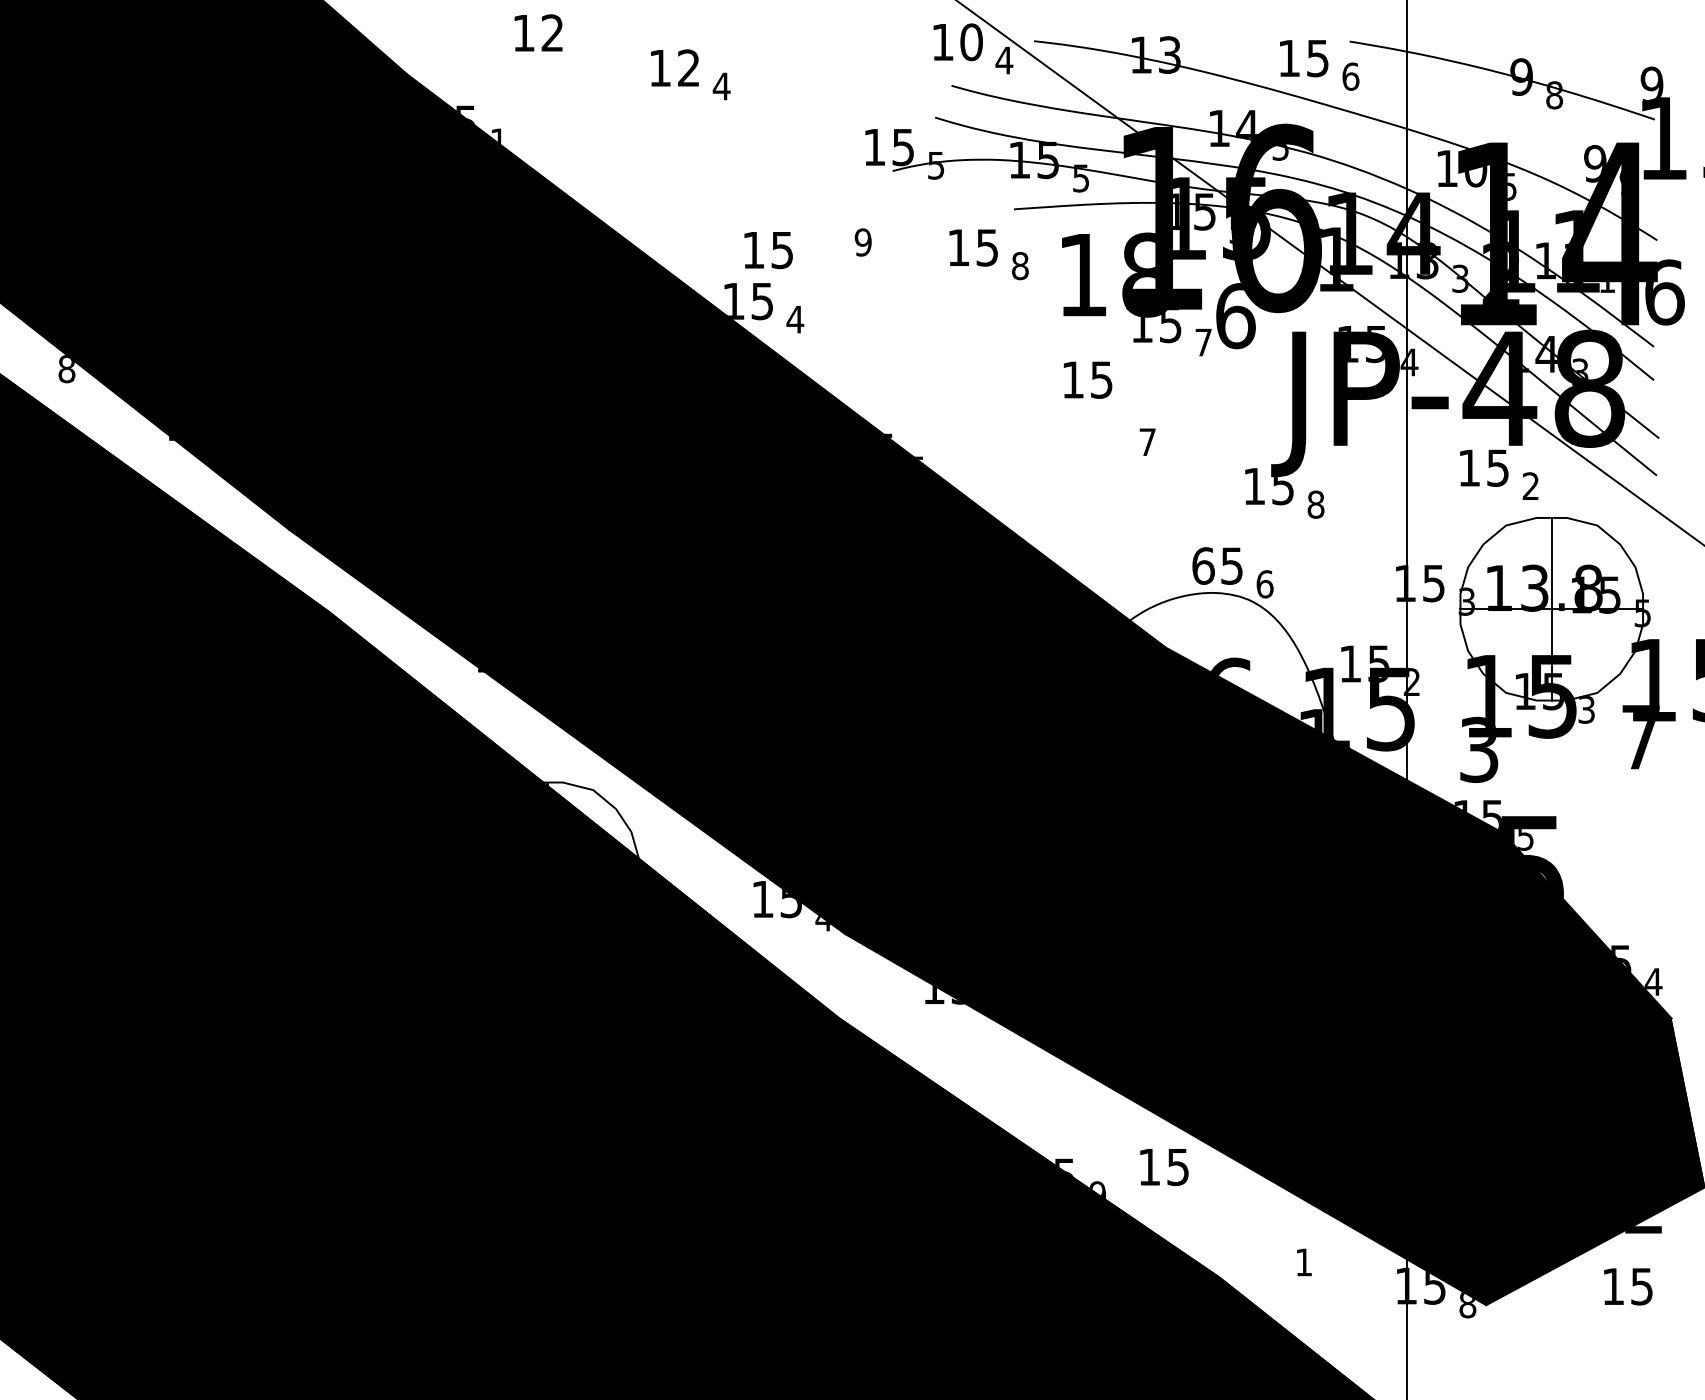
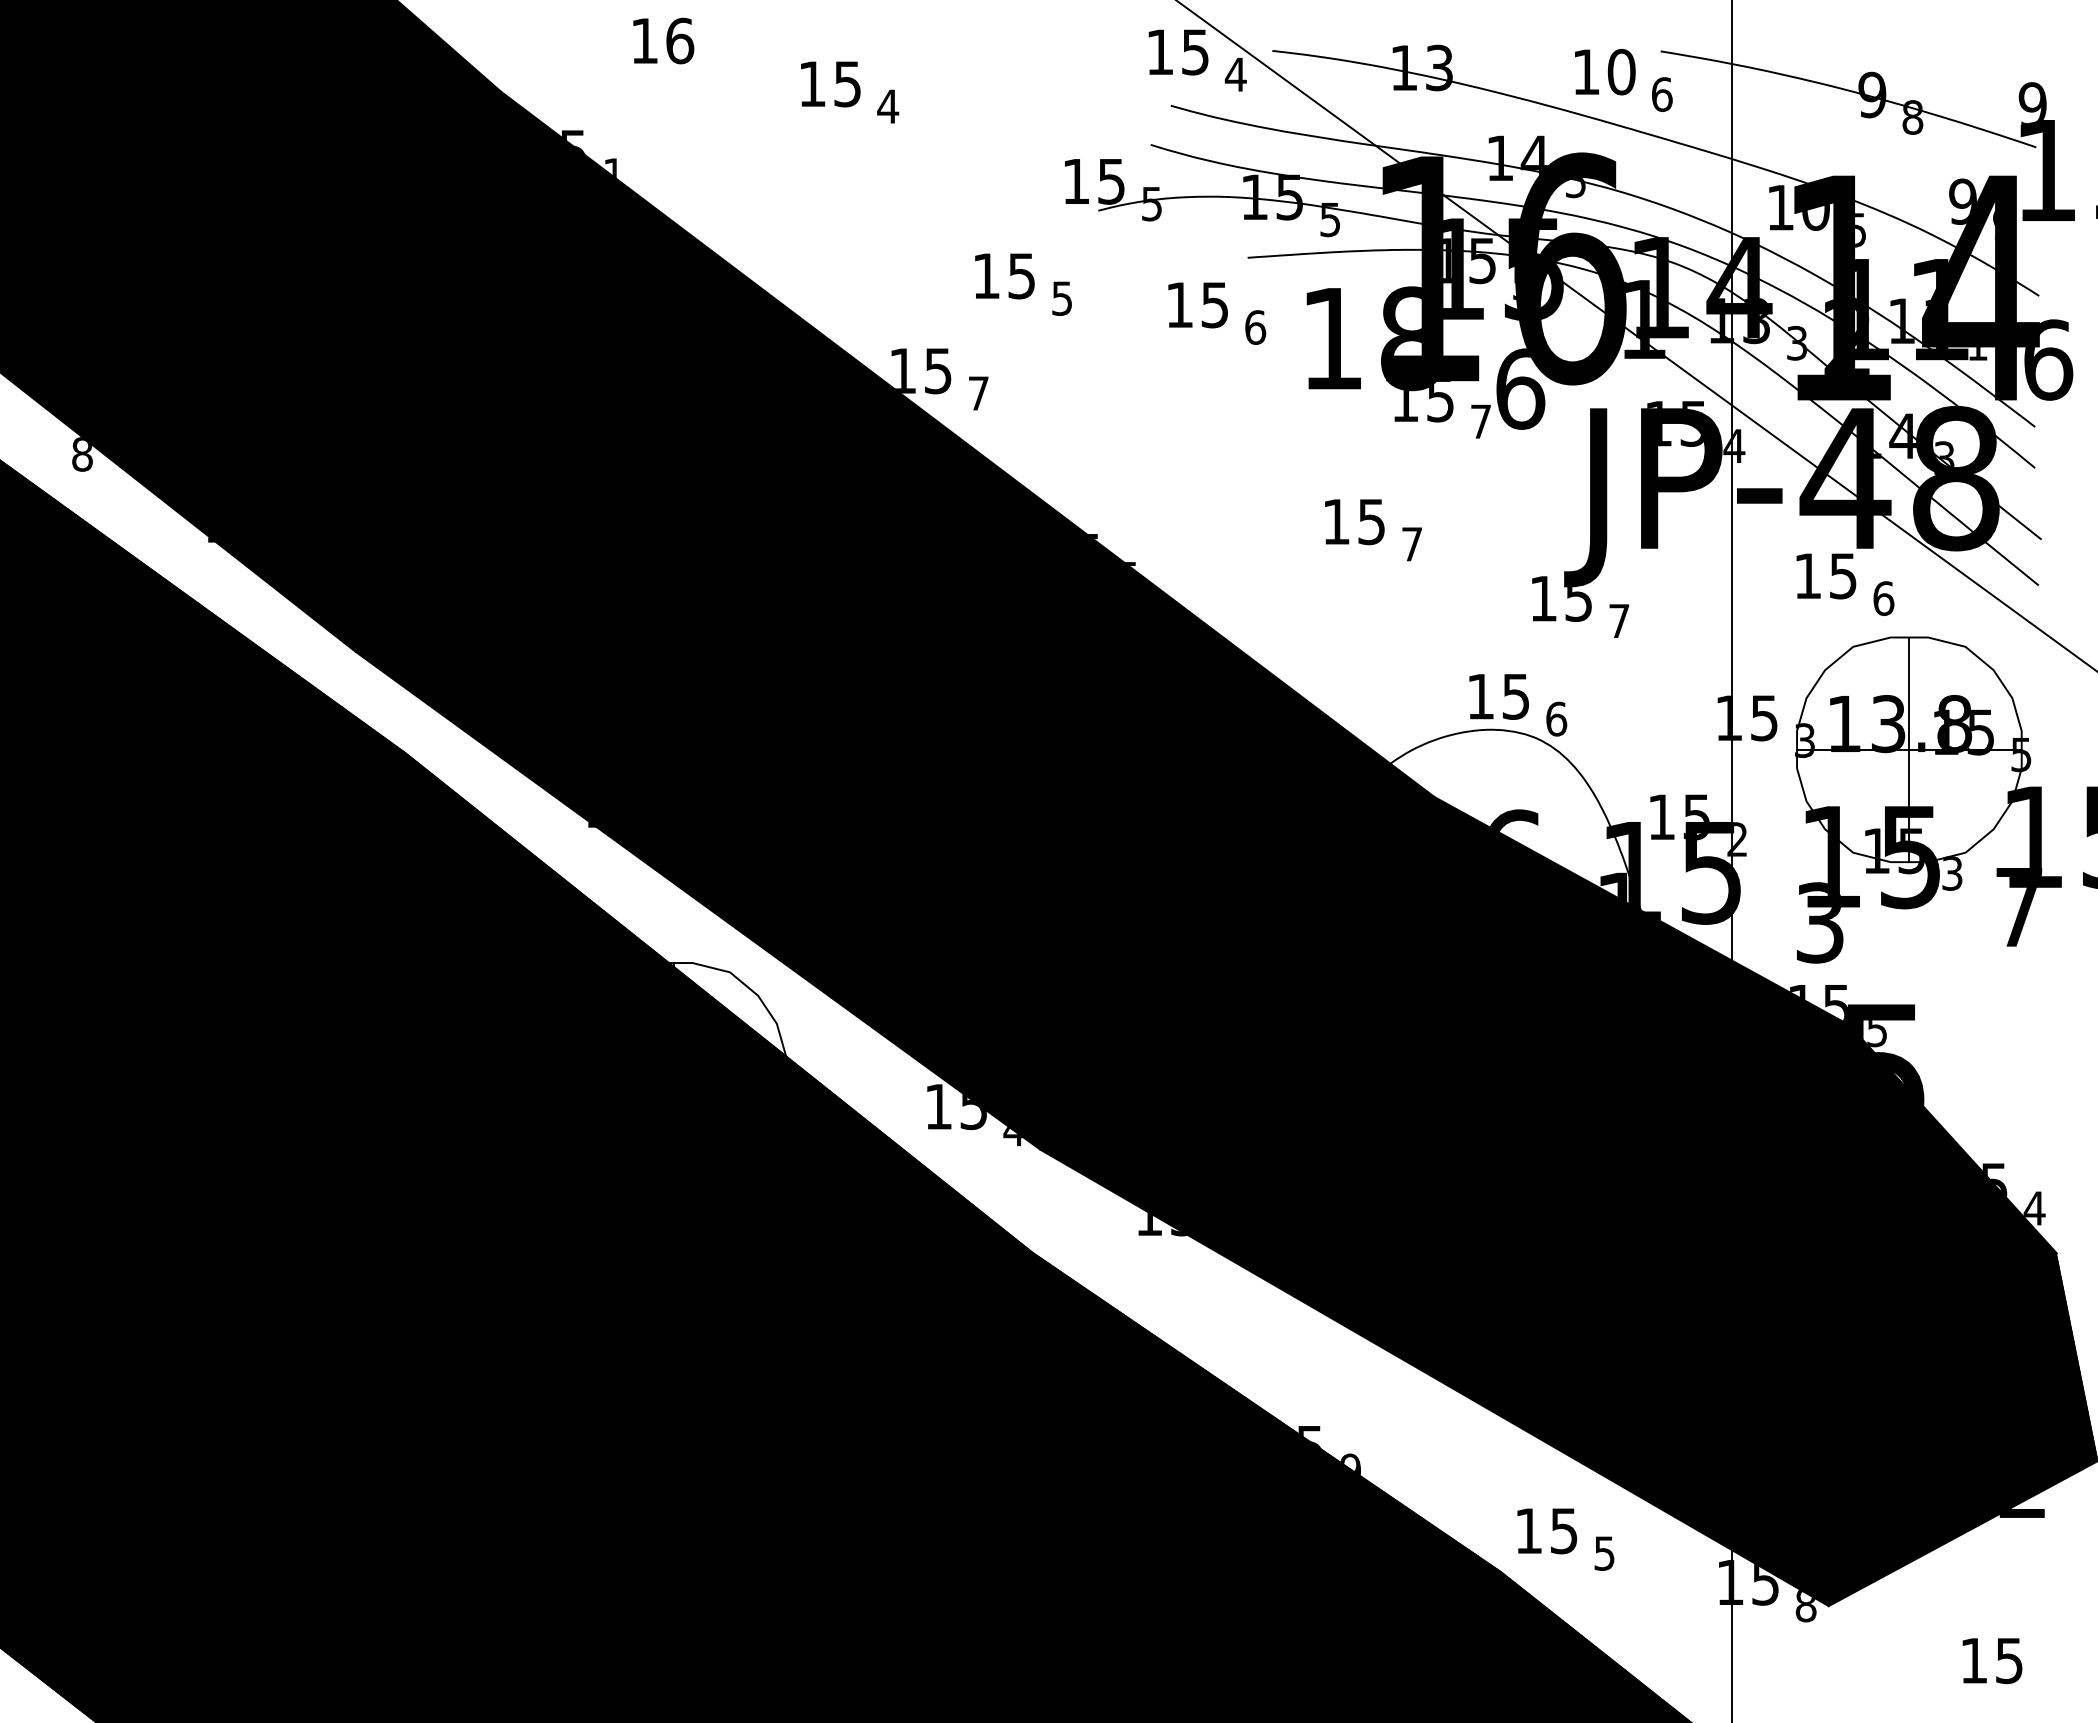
text: (552, 33) -> (679, 41), 12 -> 16
text: (971, 42) -> (1195, 52), 10 -> 15
text: (1317, 58) -> (1621, 72), 15 -> 10
text: (688, 68) -> (847, 84), 12 -> 15
text: (862, 242) -> (1061, 298), 9 -> 5
text: (768, 250) -> (1004, 276), moved
text: (1020, 265) -> (1255, 326), 8 -> 6
text: (795, 319) -> (978, 393), 4 -> 7
text: (1087, 379) -> (1354, 521), moved
text: (1530, 486) -> (1883, 598), 2 -> 6
text: (1315, 504) -> (1618, 620), 8 -> 7
text: (1203, 565) -> (1480, 696), 65 -> 15
text: (1164, 1167) -> (1547, 1531), moved
text: (1303, 1262) -> (1603, 1553), 1 -> 5
text: (1628, 1286) -> (1992, 1660), moved

